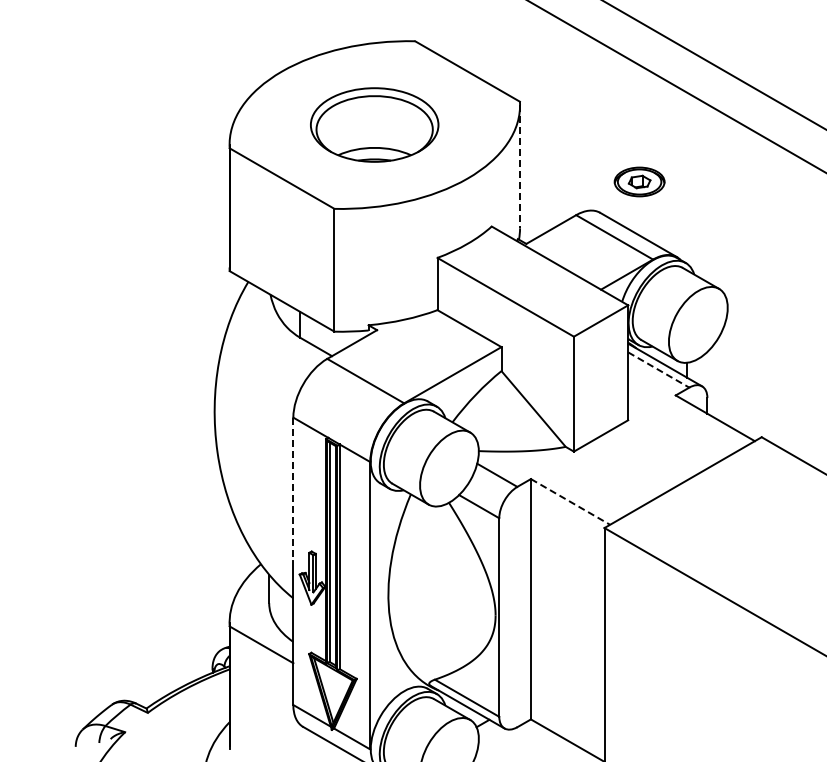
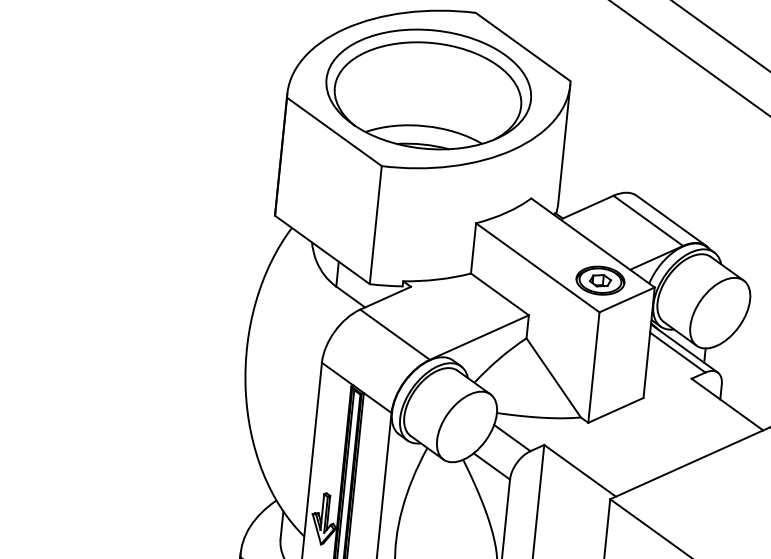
part: (374, 124) -> (428, 88), size x1.67
line: (520, 167) -> (564, 144), dashed -> solid
part: (639, 181) -> (600, 280), moved
line: (659, 370) -> (678, 353), dashed -> solid
line: (293, 489) -> (315, 431), dashed -> solid
line: (570, 501) -> (580, 470), dashed -> solid

